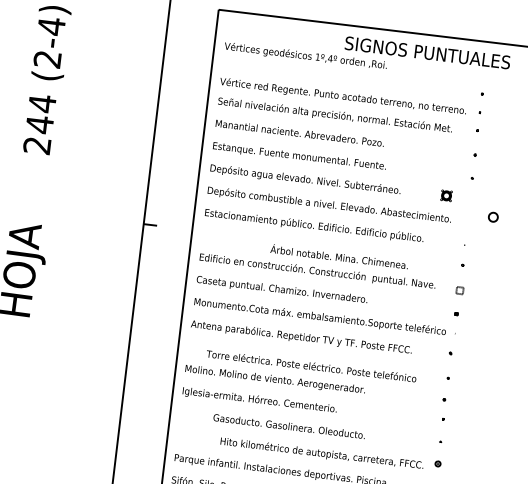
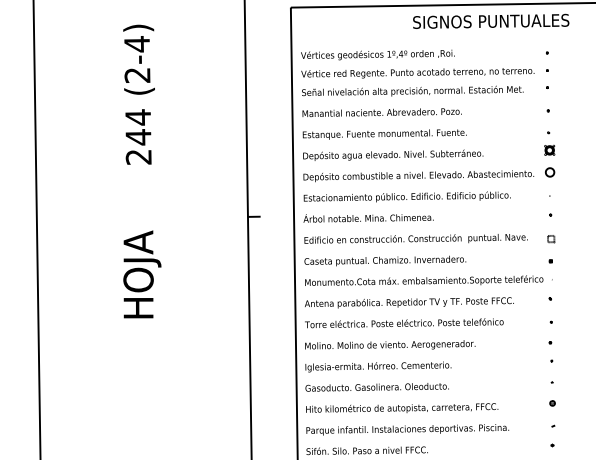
text: (305, 55) -> (377, 54), moved
part: (446, 194) -> (549, 149), moved
part: (493, 217) -> (550, 172), moved
text: (339, 257) -> (368, 218), moved
text: (311, 366) -> (404, 323), moved
text: (288, 426) -> (376, 387), moved
text: (322, 452) -> (402, 407), moved

